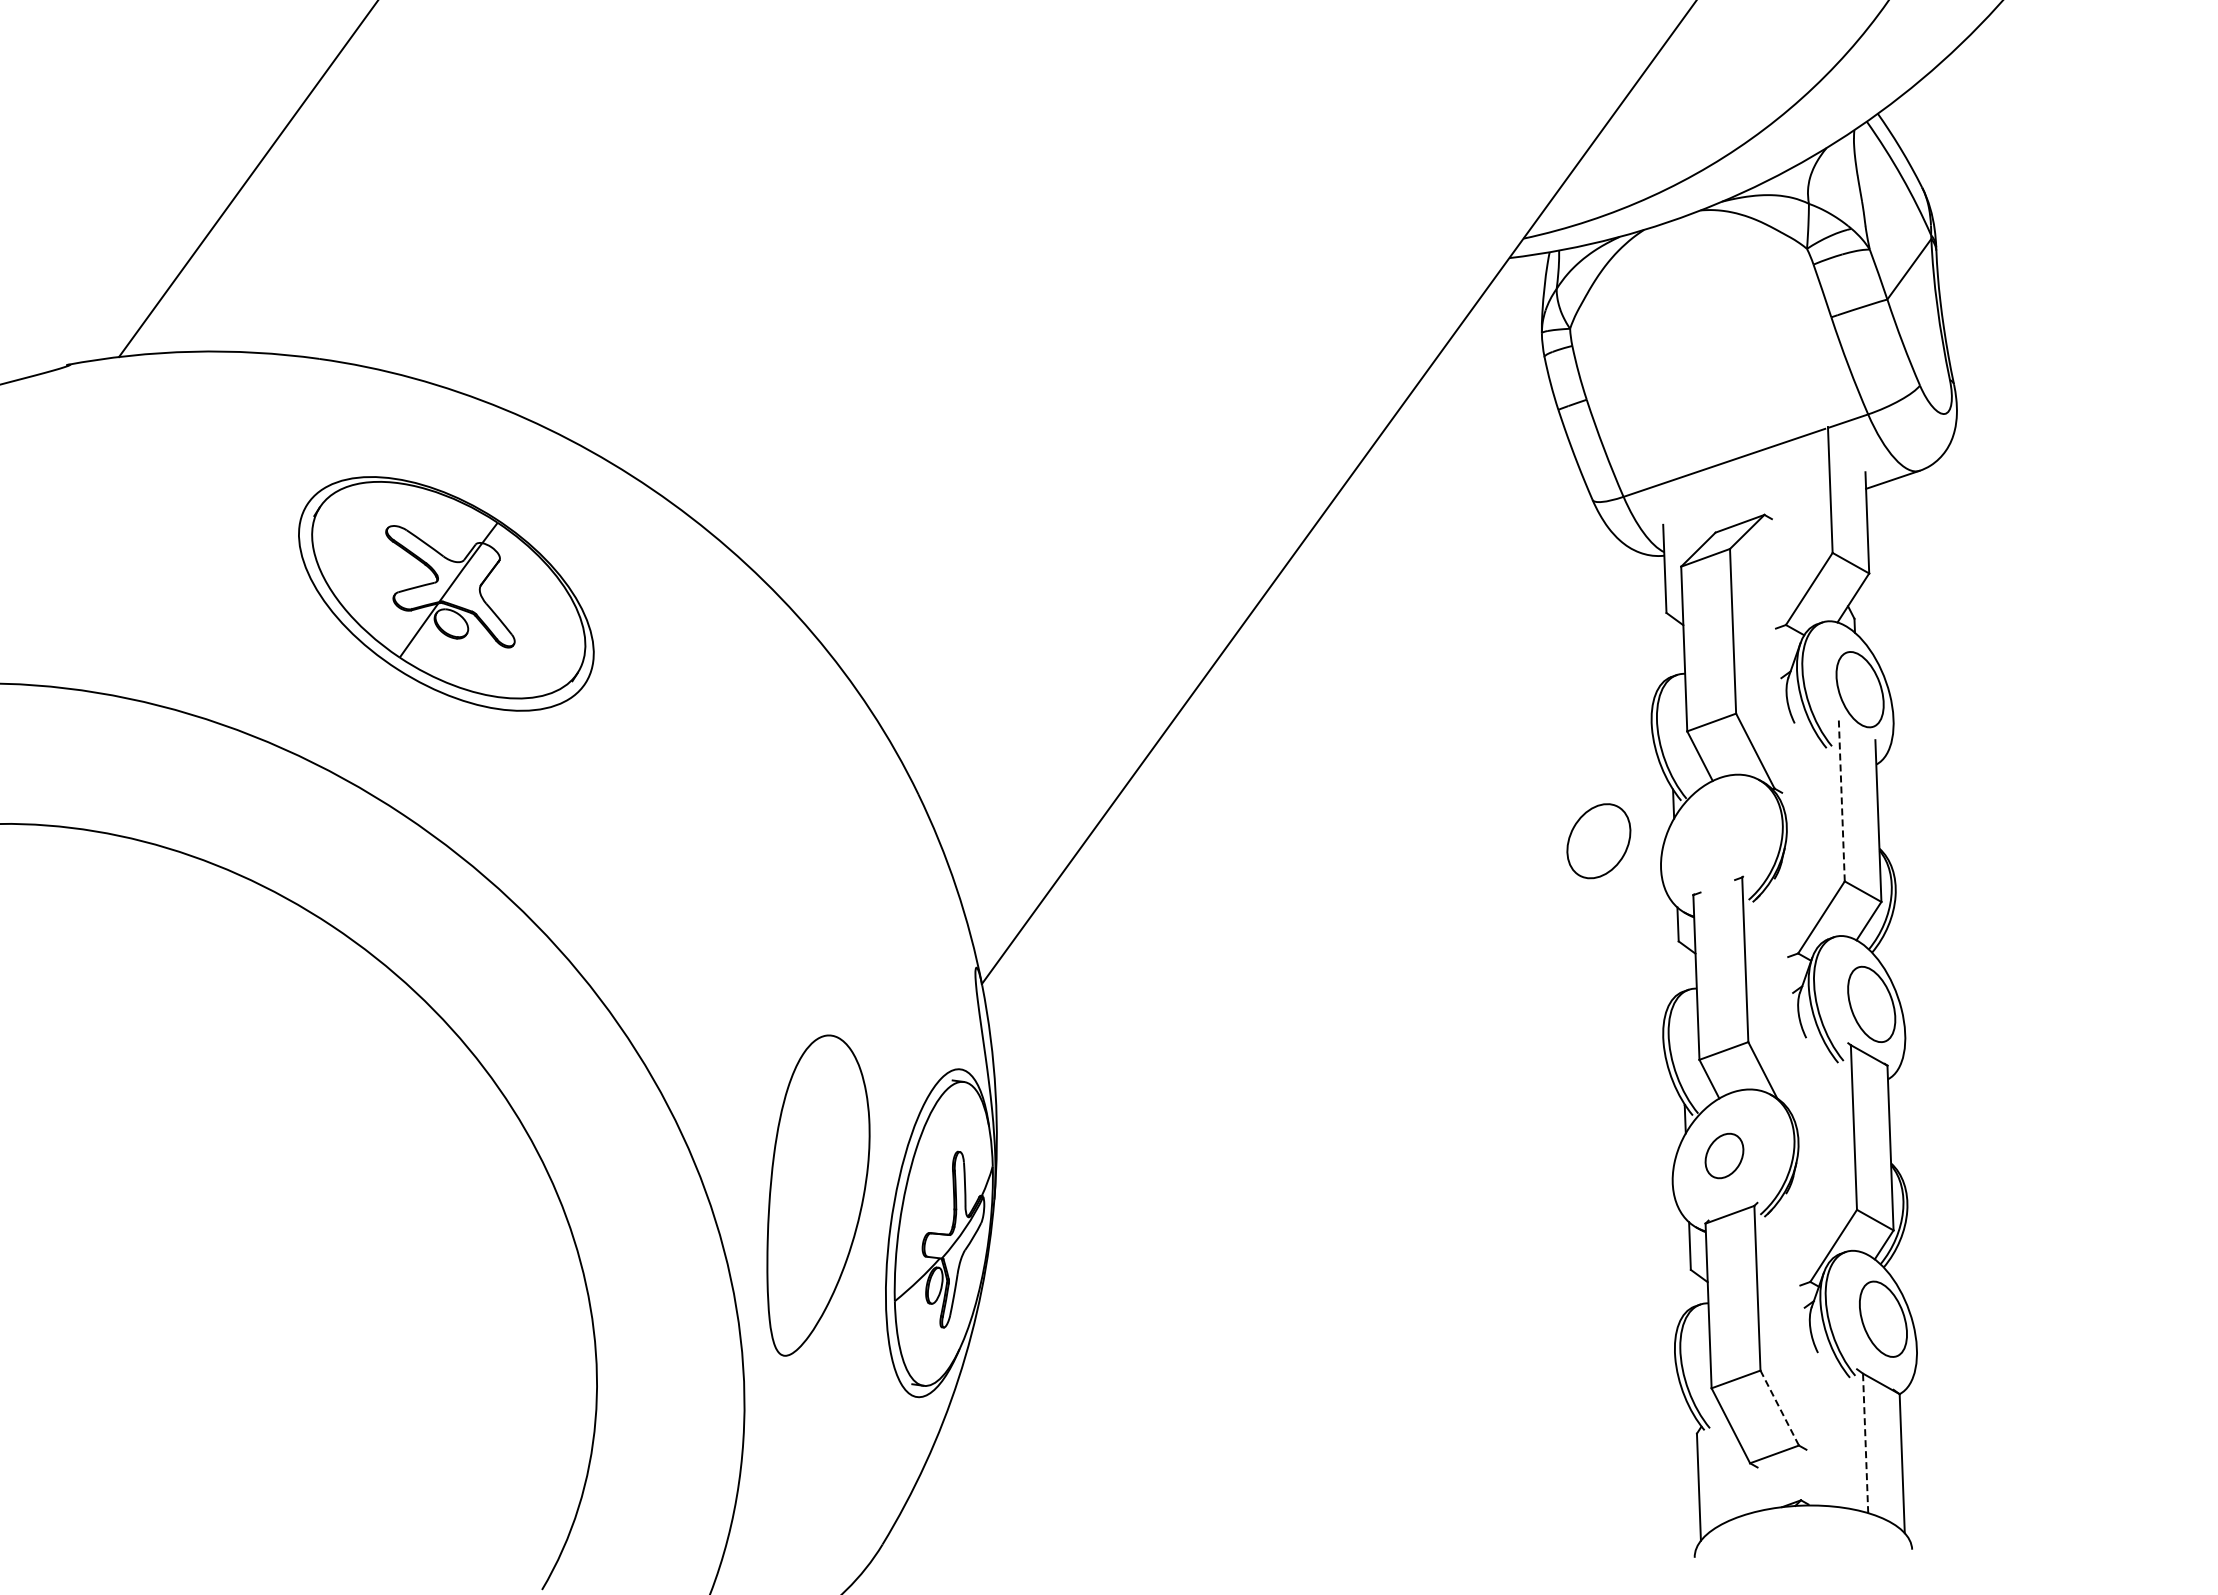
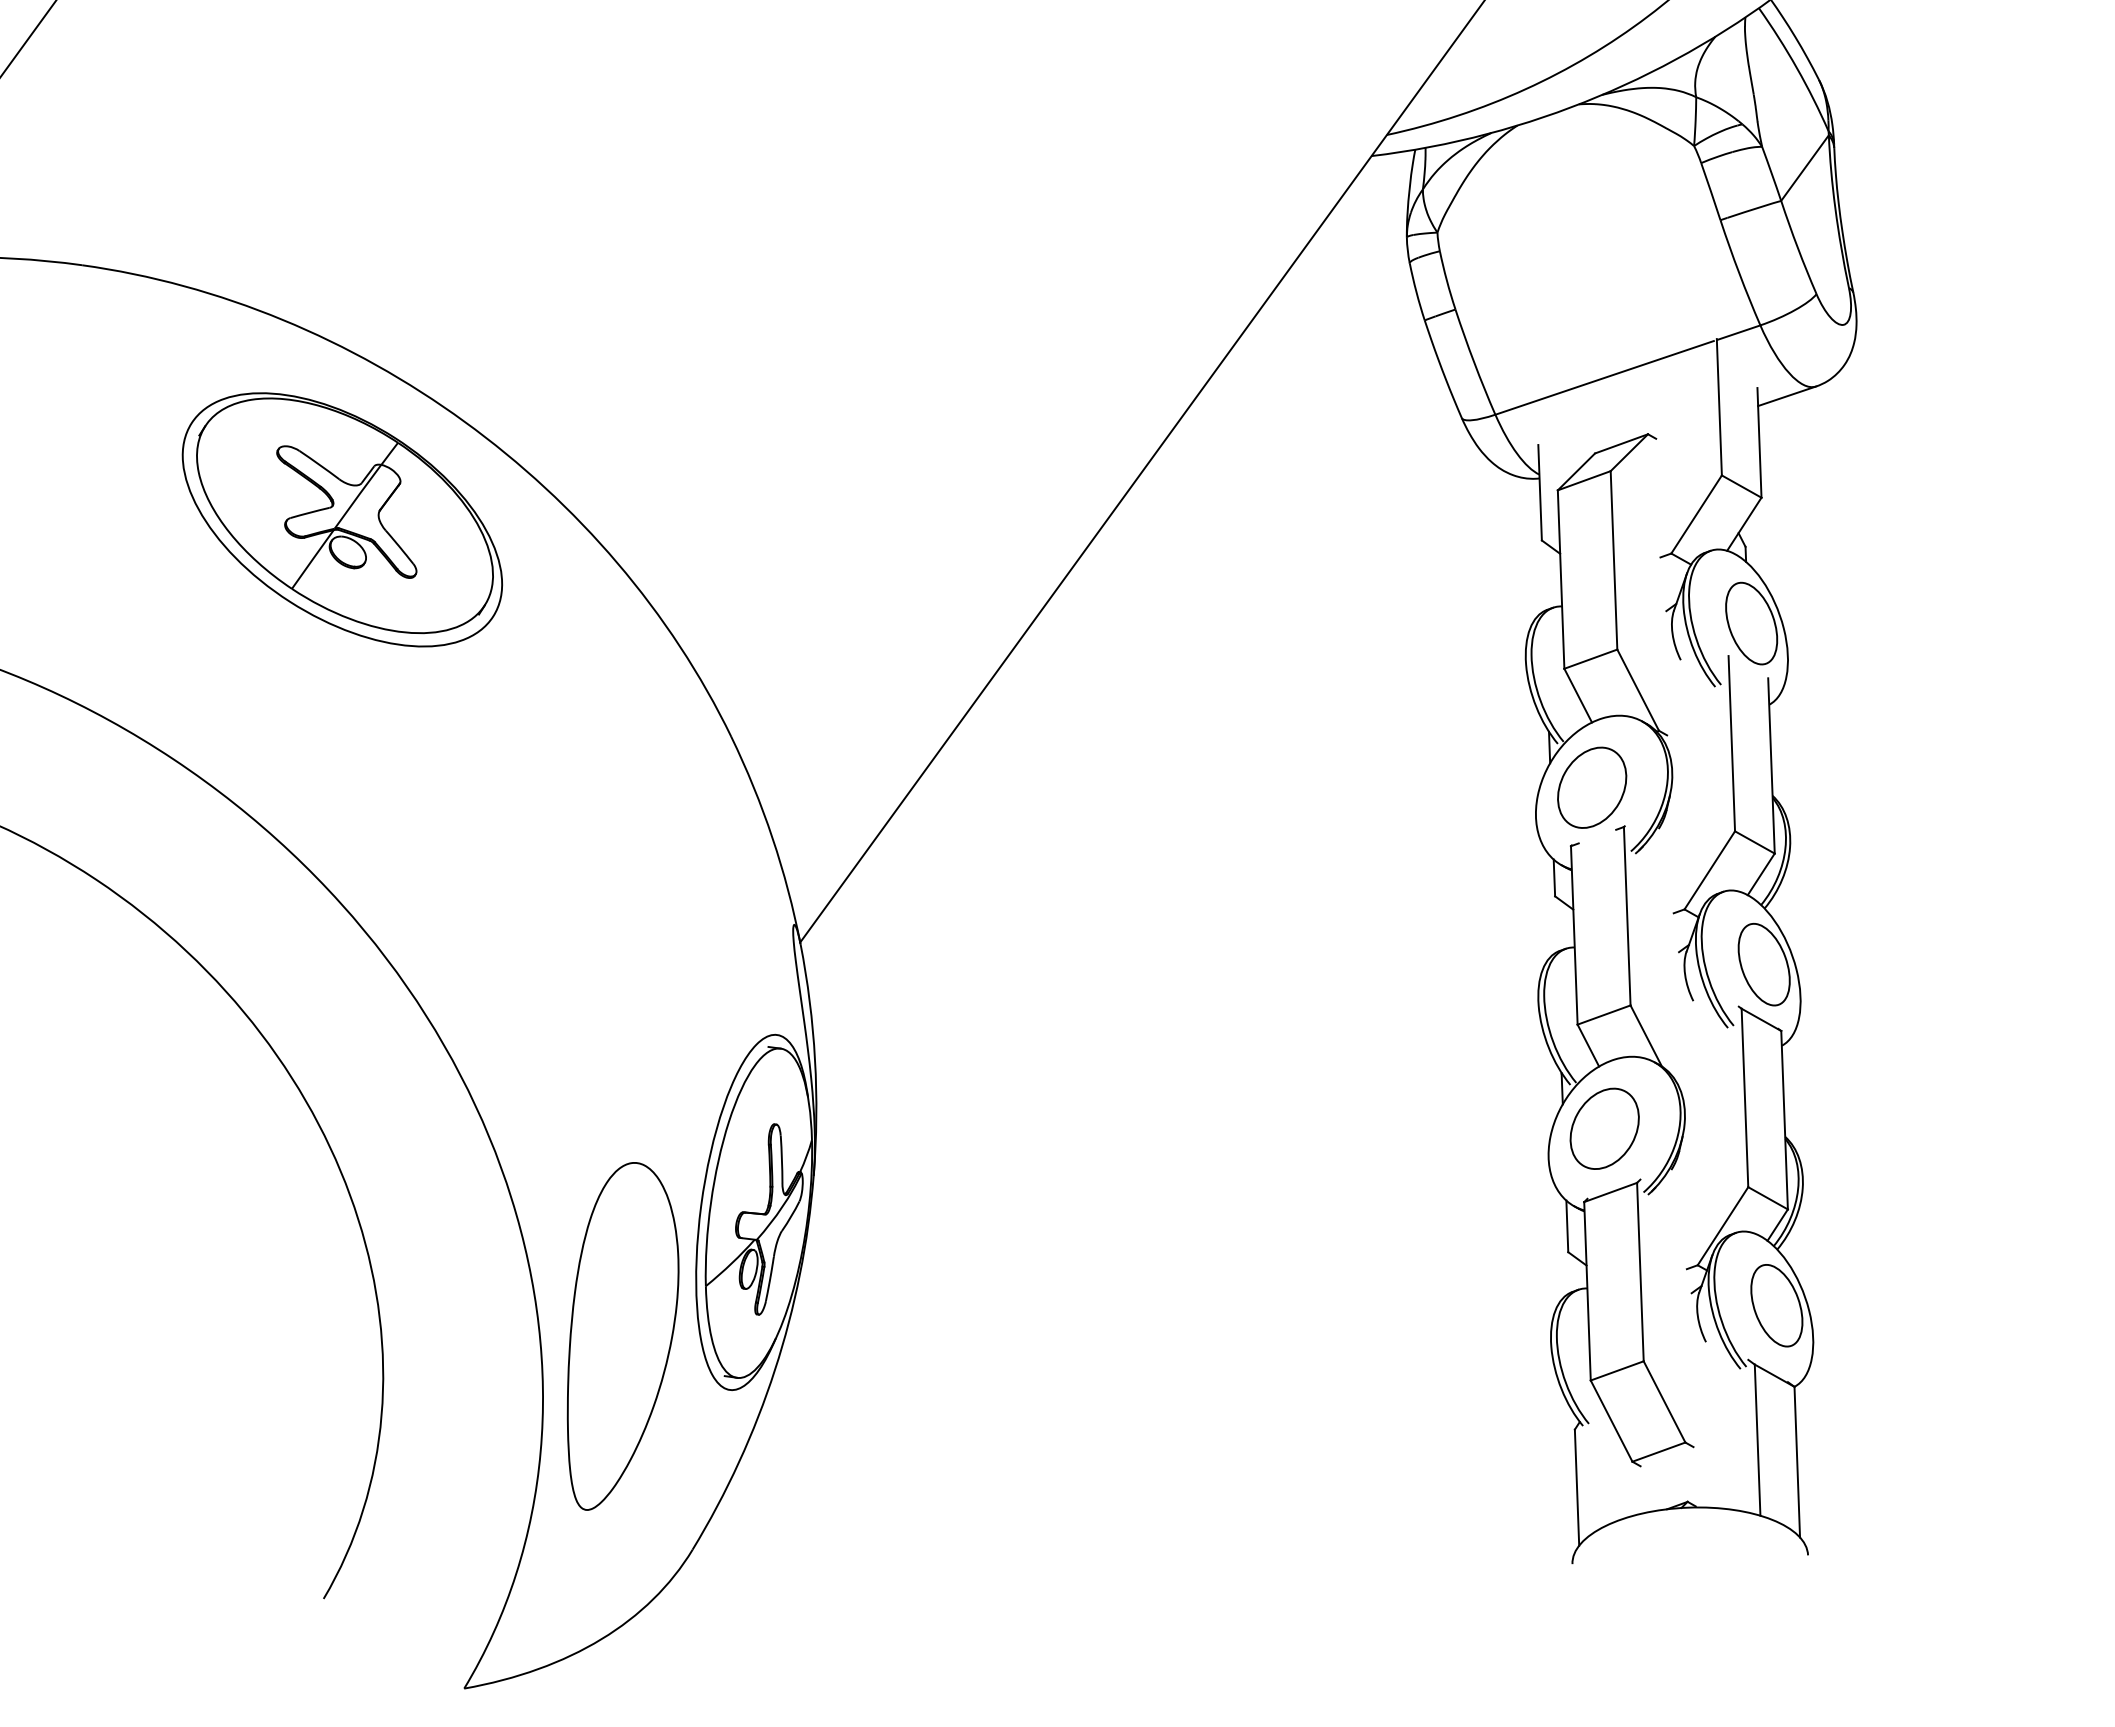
part: (446, 593) -> (342, 519), moved
line: (1841, 800) -> (1731, 743), dashed -> solid
part: (1598, 841) -> (1591, 788), moved
part: (1724, 1155) -> (1604, 1128), size x1.67
part: (818, 1195) -> (623, 1336), moved
line: (1779, 1408) -> (1664, 1402), dashed -> solid
line: (1865, 1443) -> (1757, 1440), dashed -> solid

